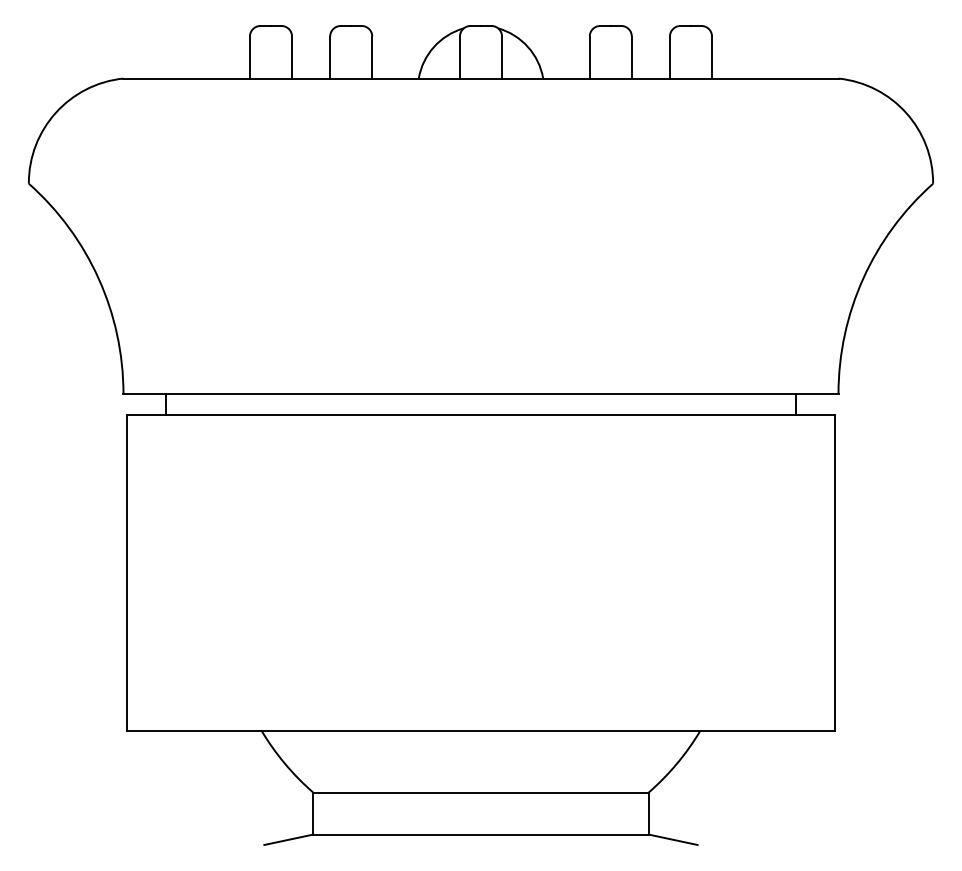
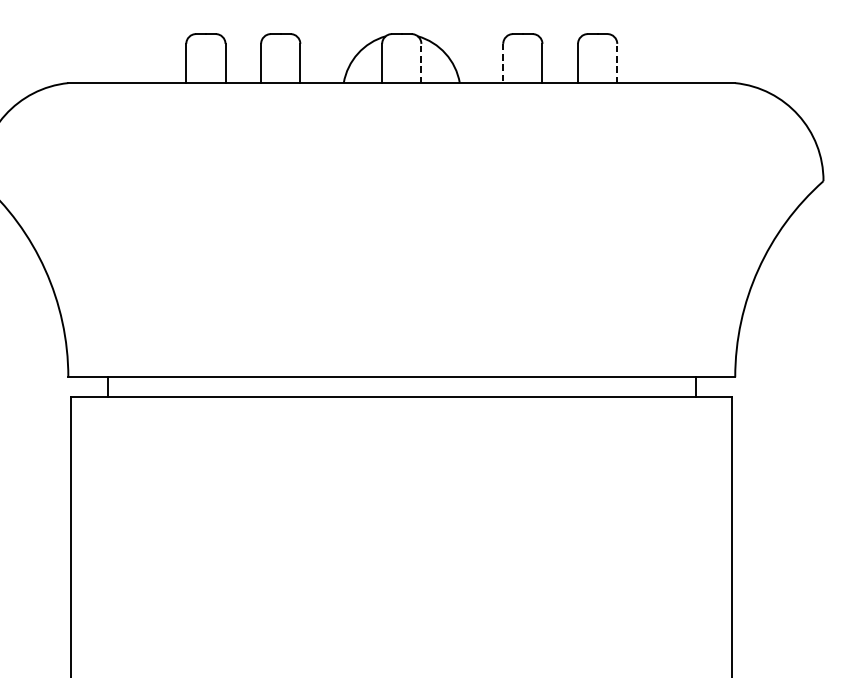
line: (502, 57) -> (421, 63), solid -> dashed
line: (712, 57) -> (617, 63), solid -> dashed
line: (589, 58) -> (502, 64), solid -> dashed

